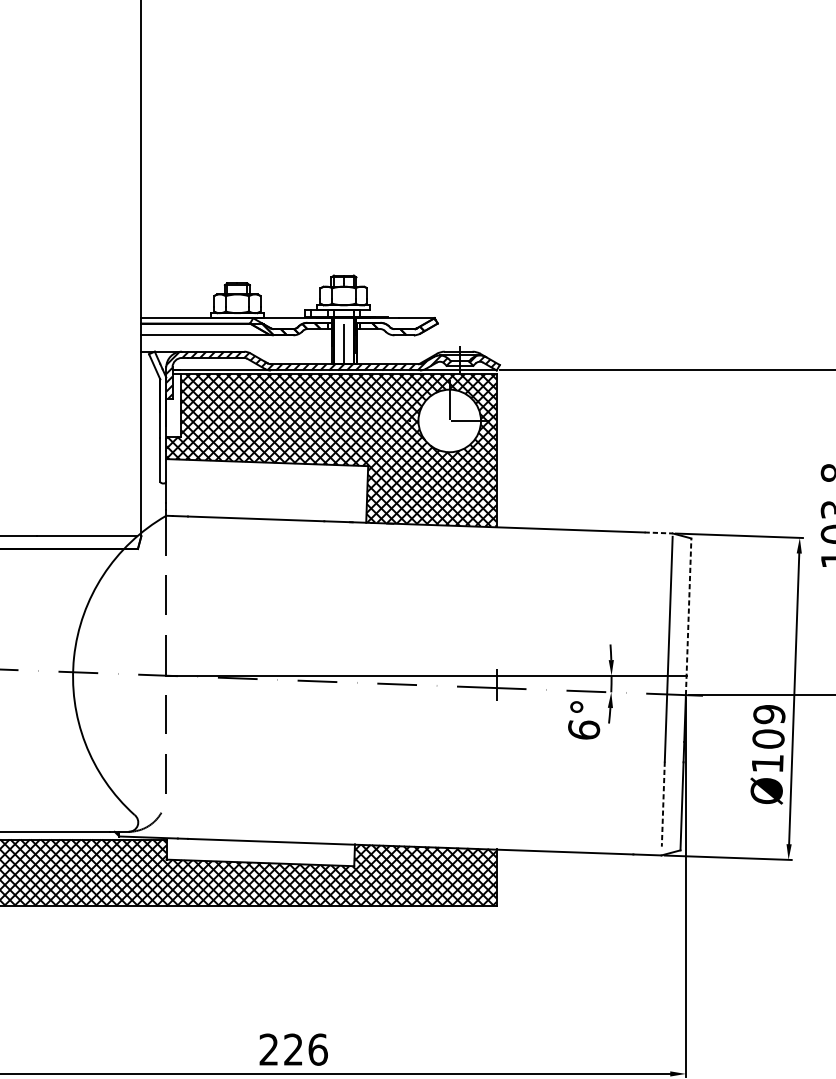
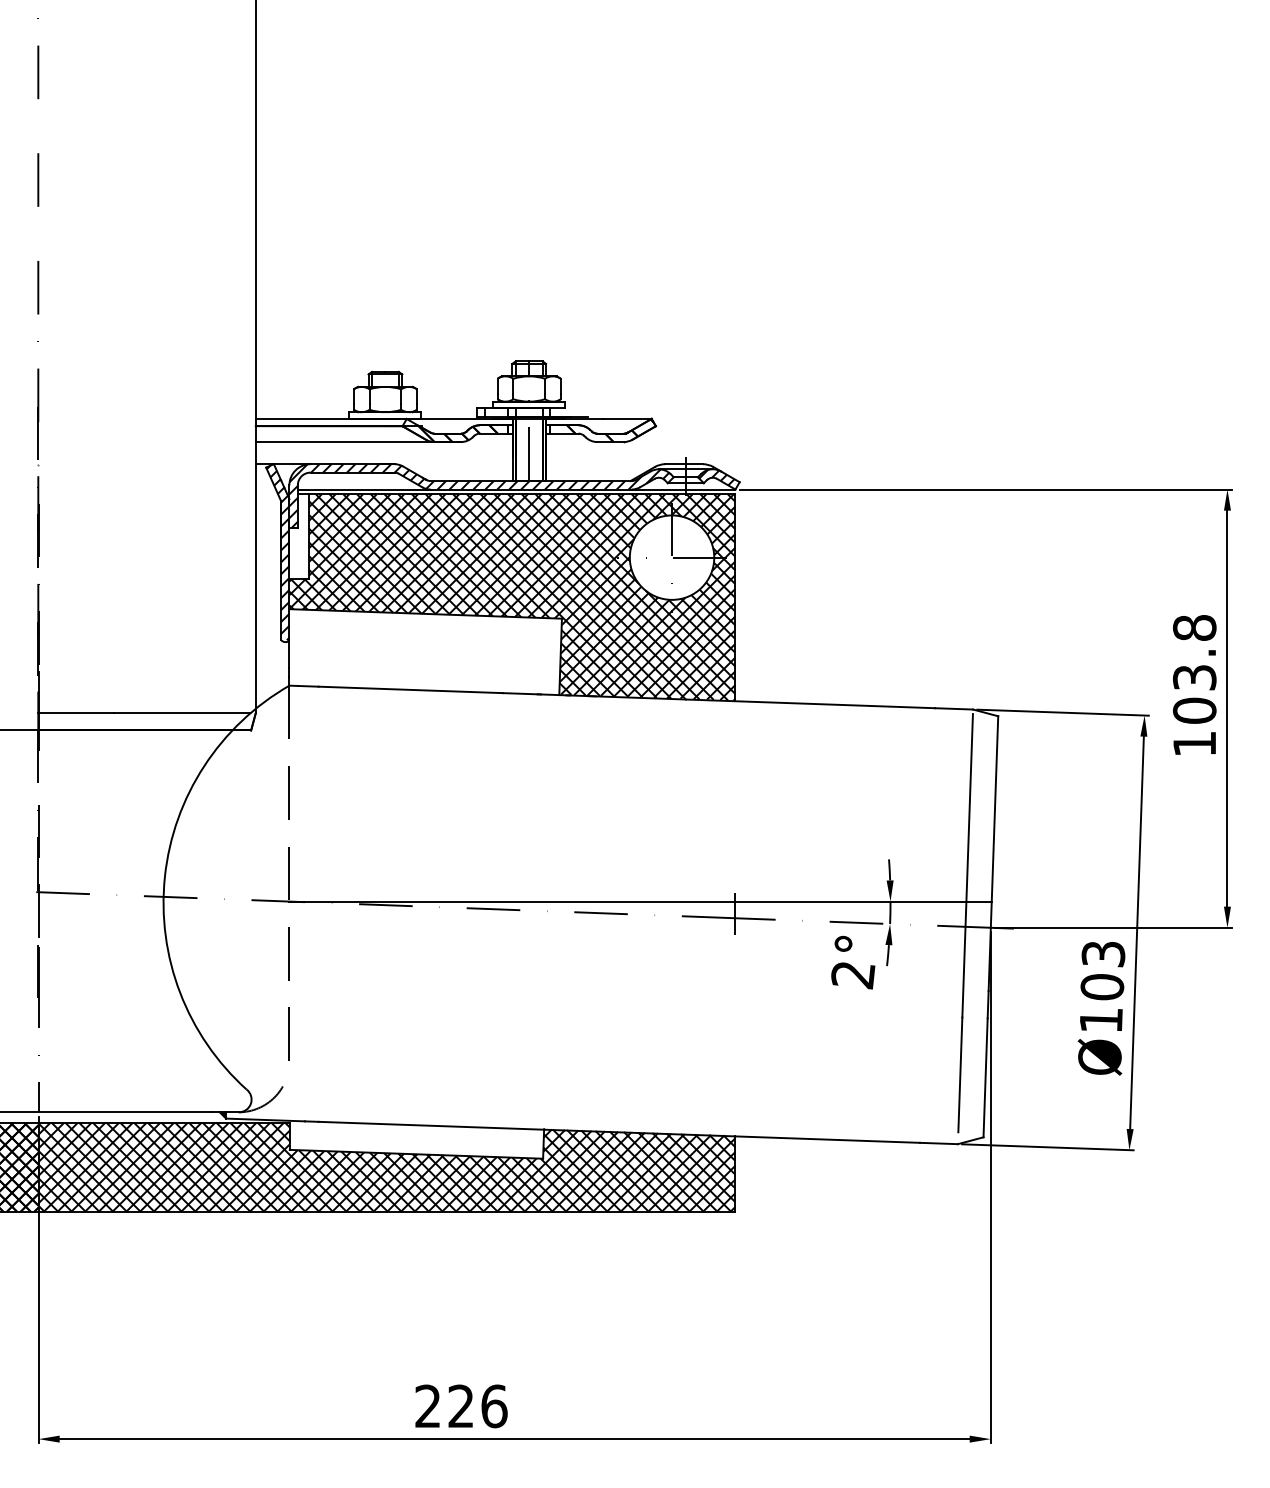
hatch: (157, 417) -> (277, 552), added
line: (658, 532) -> (954, 708), dashed -> solid
line: (688, 617) -> (994, 822), dashed -> solid
text: (769, 714) -> (1103, 954), Ø109 -> Ø103
text: (584, 730) -> (853, 975), 6° -> 2°
line: (663, 804) -> (960, 1075), dashed -> solid

